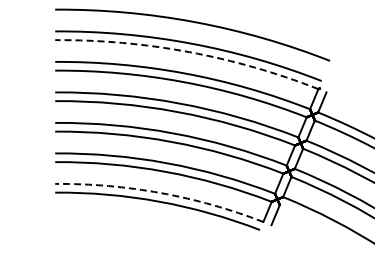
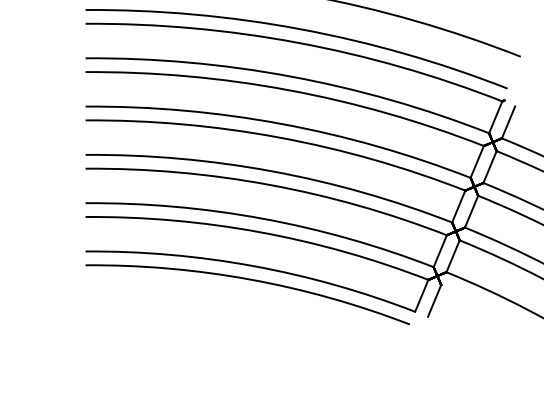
arc: (189, 52) -> (298, 43), dashed -> solid
arc: (161, 193) -> (253, 266), dashed -> solid

